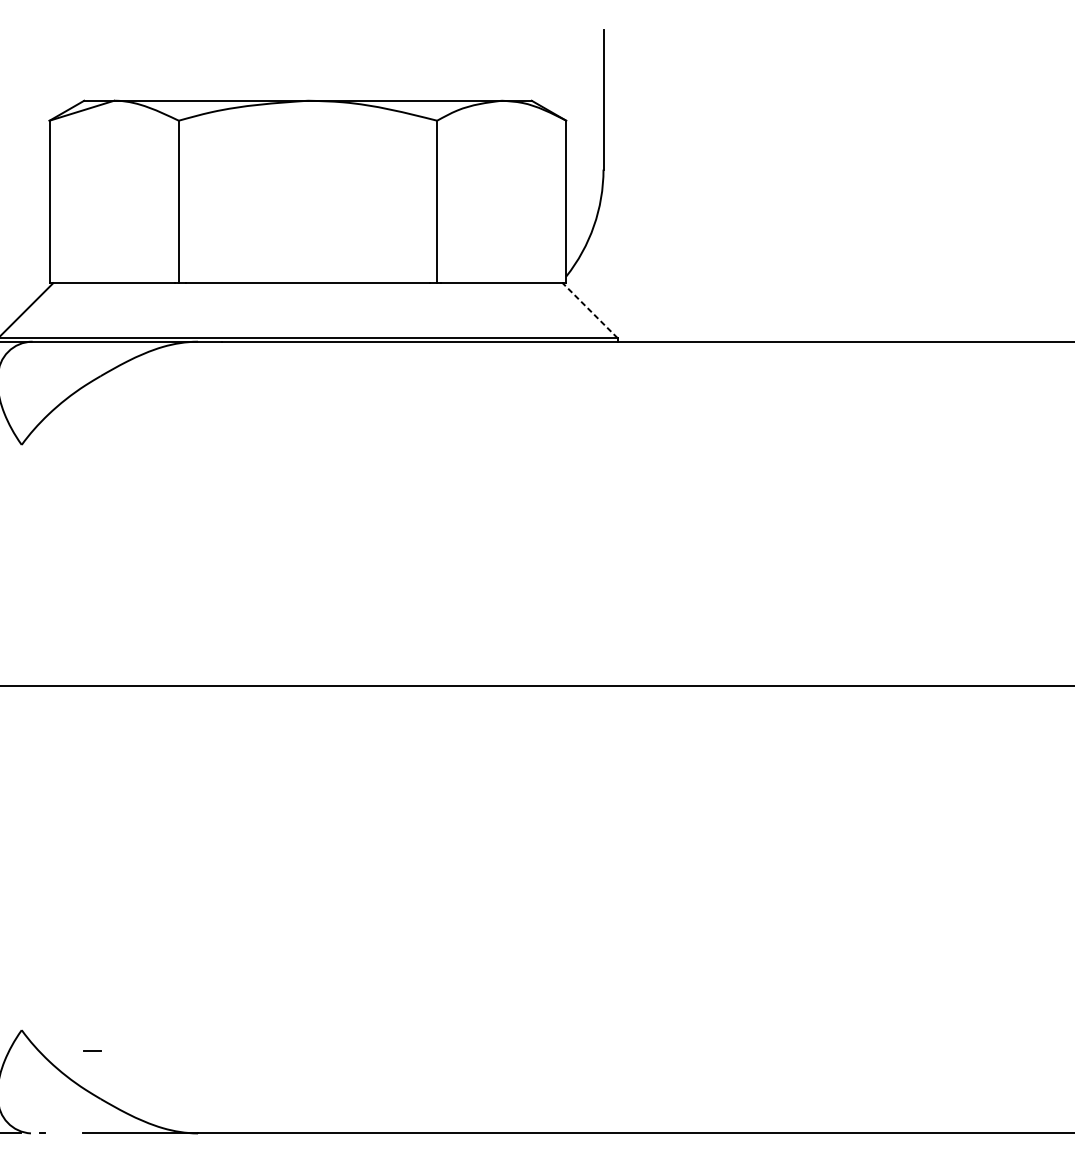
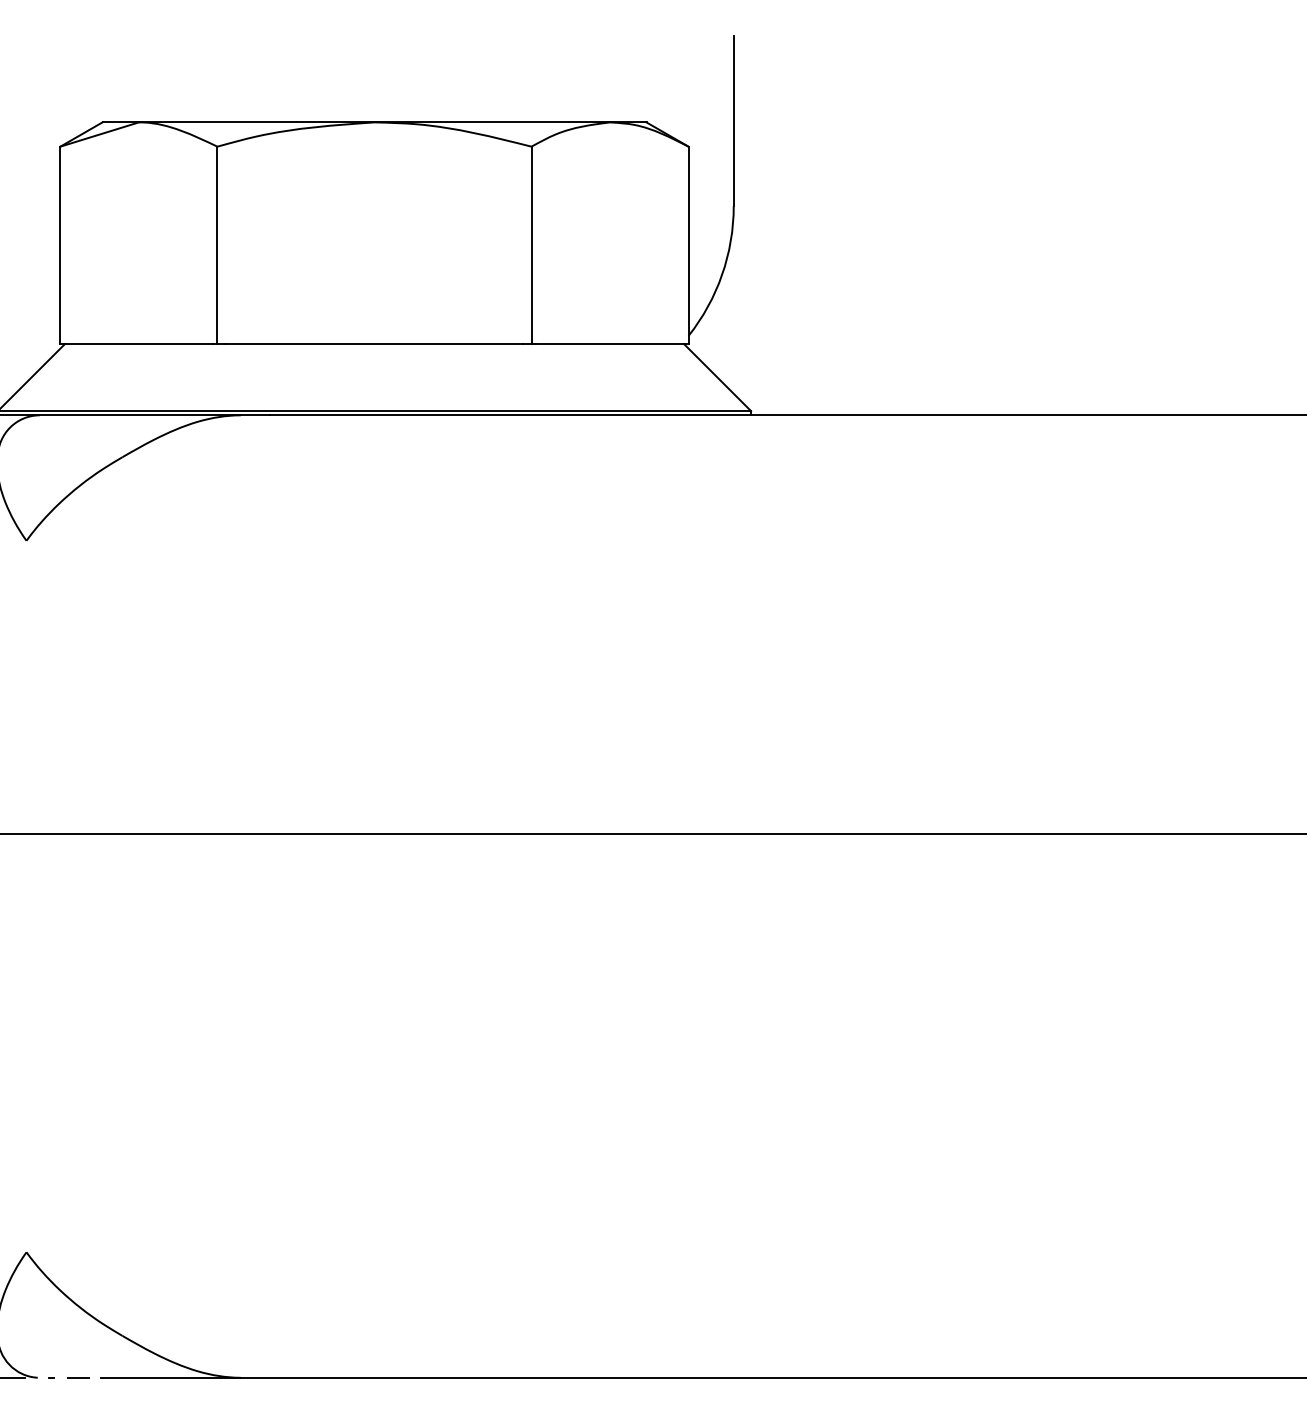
line: (590, 310) -> (717, 377), dashed -> solid
line: (92, 1050) -> (78, 1377), moved

